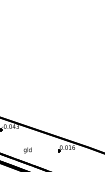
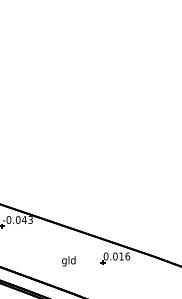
text: (27, 150) -> (68, 261), moved

